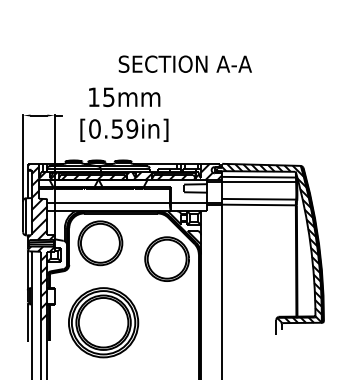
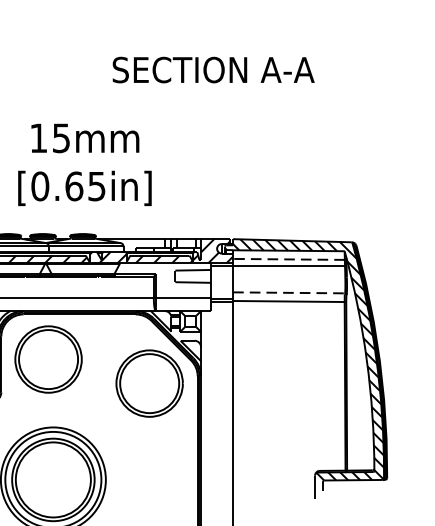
text: (184, 63) -> (212, 68), moved
text: (124, 128) -> (85, 185), [0.59in] -> [0.65in]
line: (259, 177) -> (289, 259), solid -> dashed
line: (259, 199) -> (289, 293), solid -> dashed

